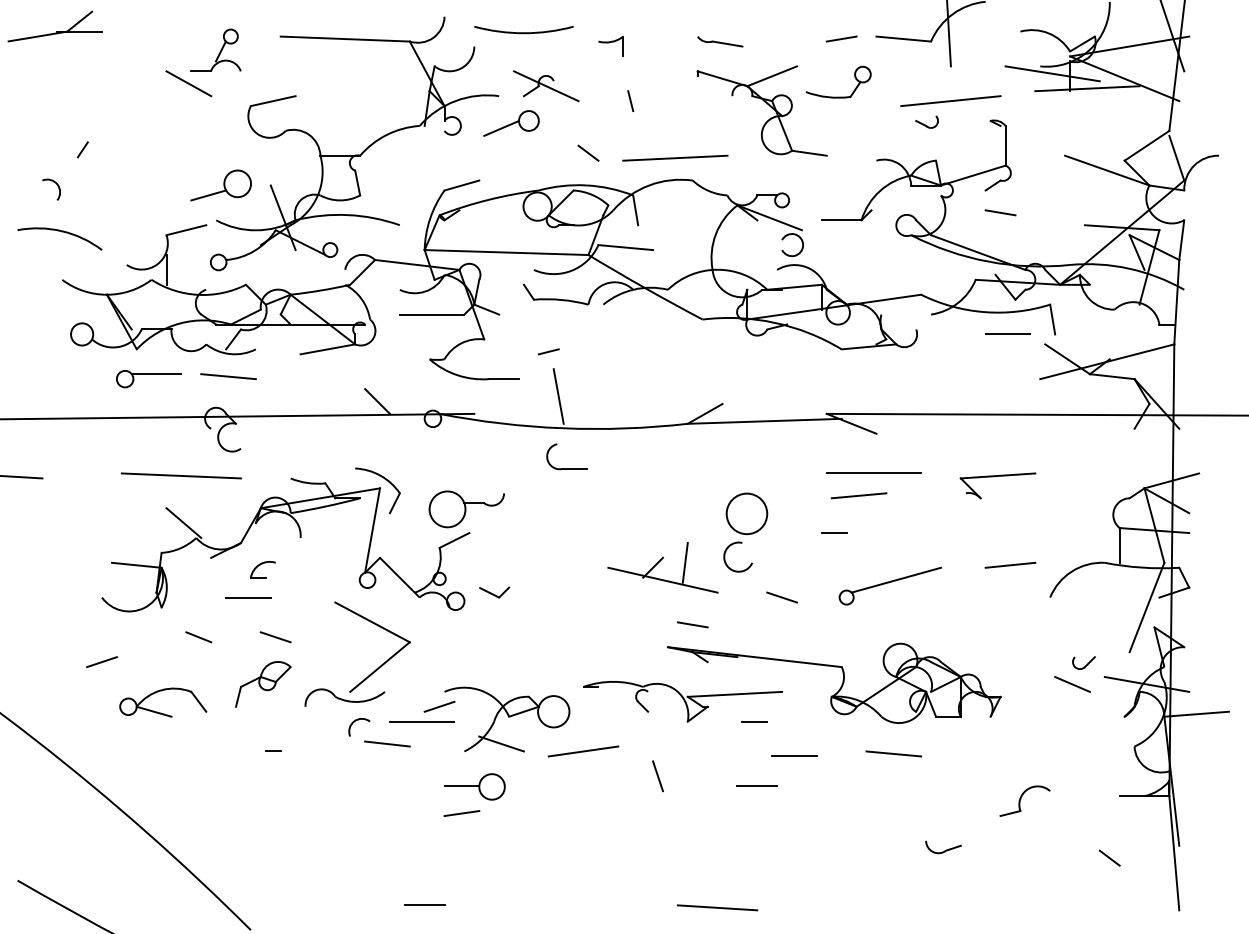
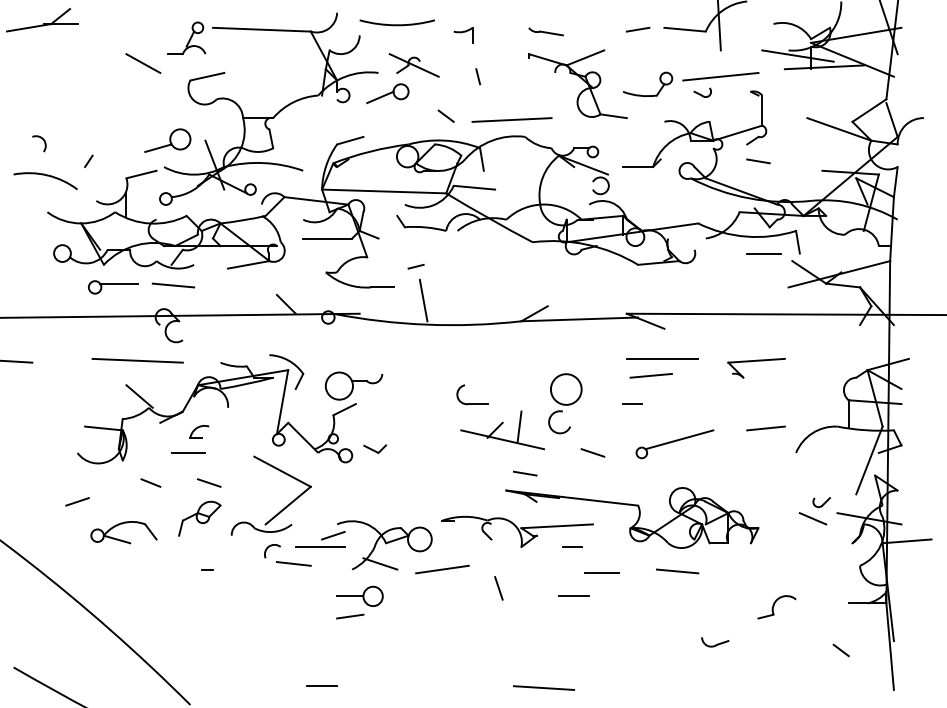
part: (215, 49) -> (186, 37), moved
part: (838, 96) -> (647, 95), moved
line: (82, 149) -> (88, 161), moved
part: (566, 468) -> (471, 403), moved

